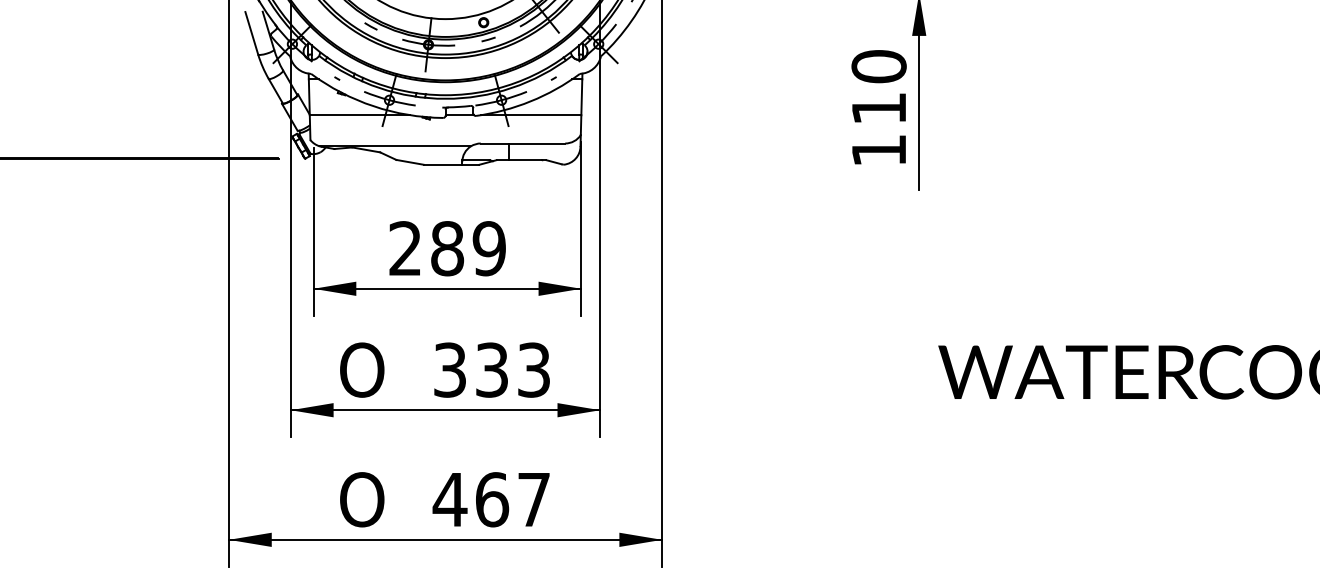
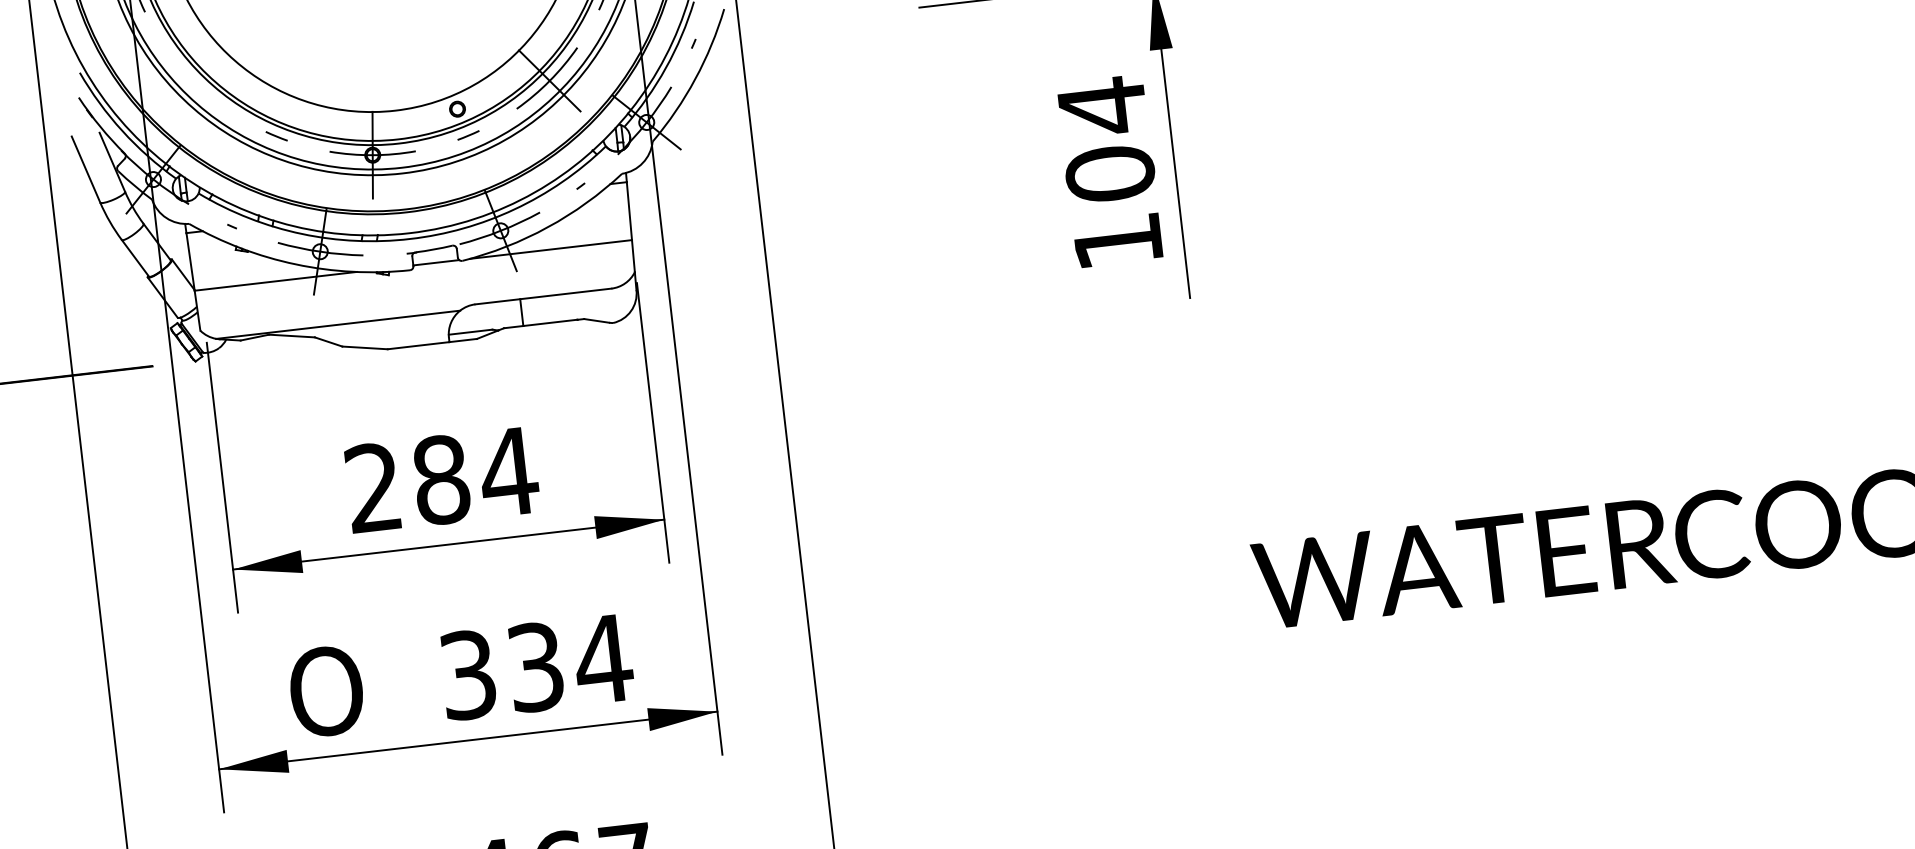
text: (878, 87) -> (1105, 140), 110 -> 104
text: (488, 248) -> (507, 472), 289 -> 284
text: (533, 369) -> (602, 658), 333 -> 334

